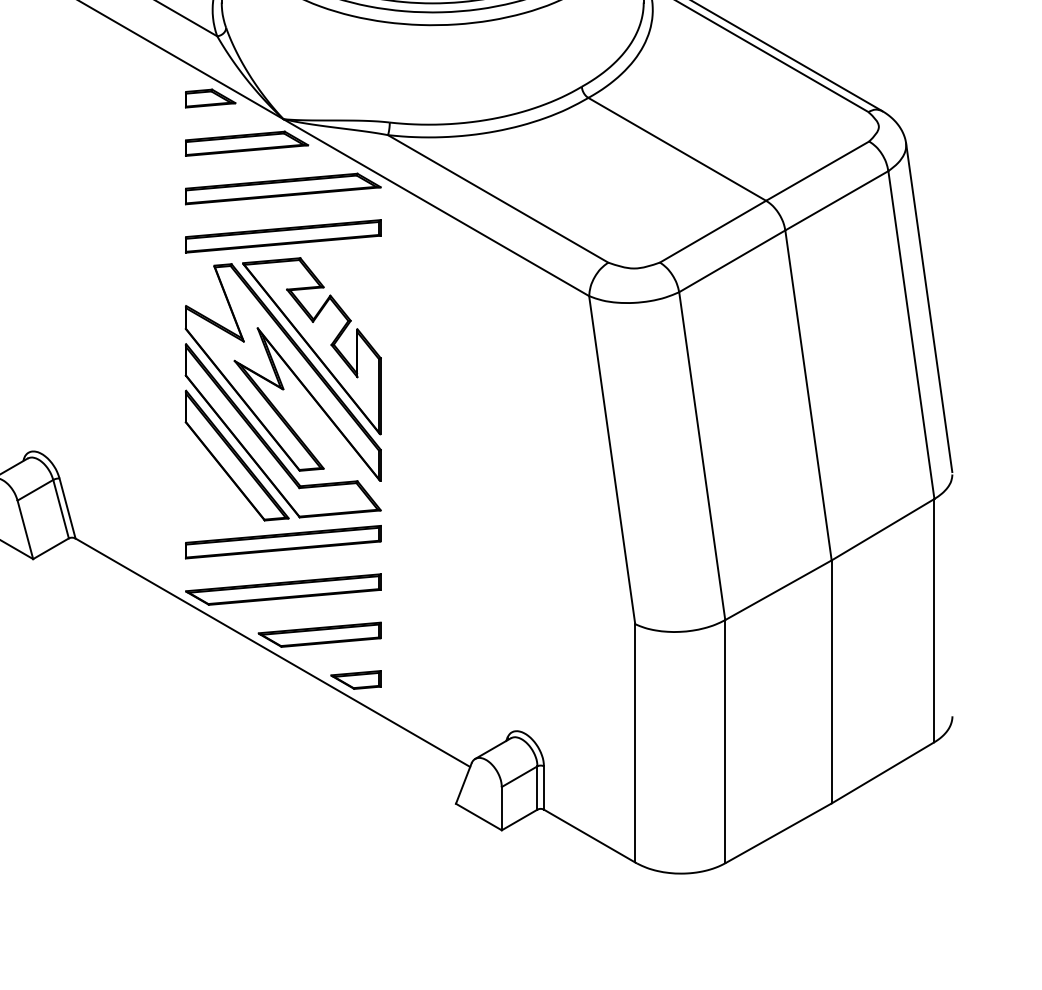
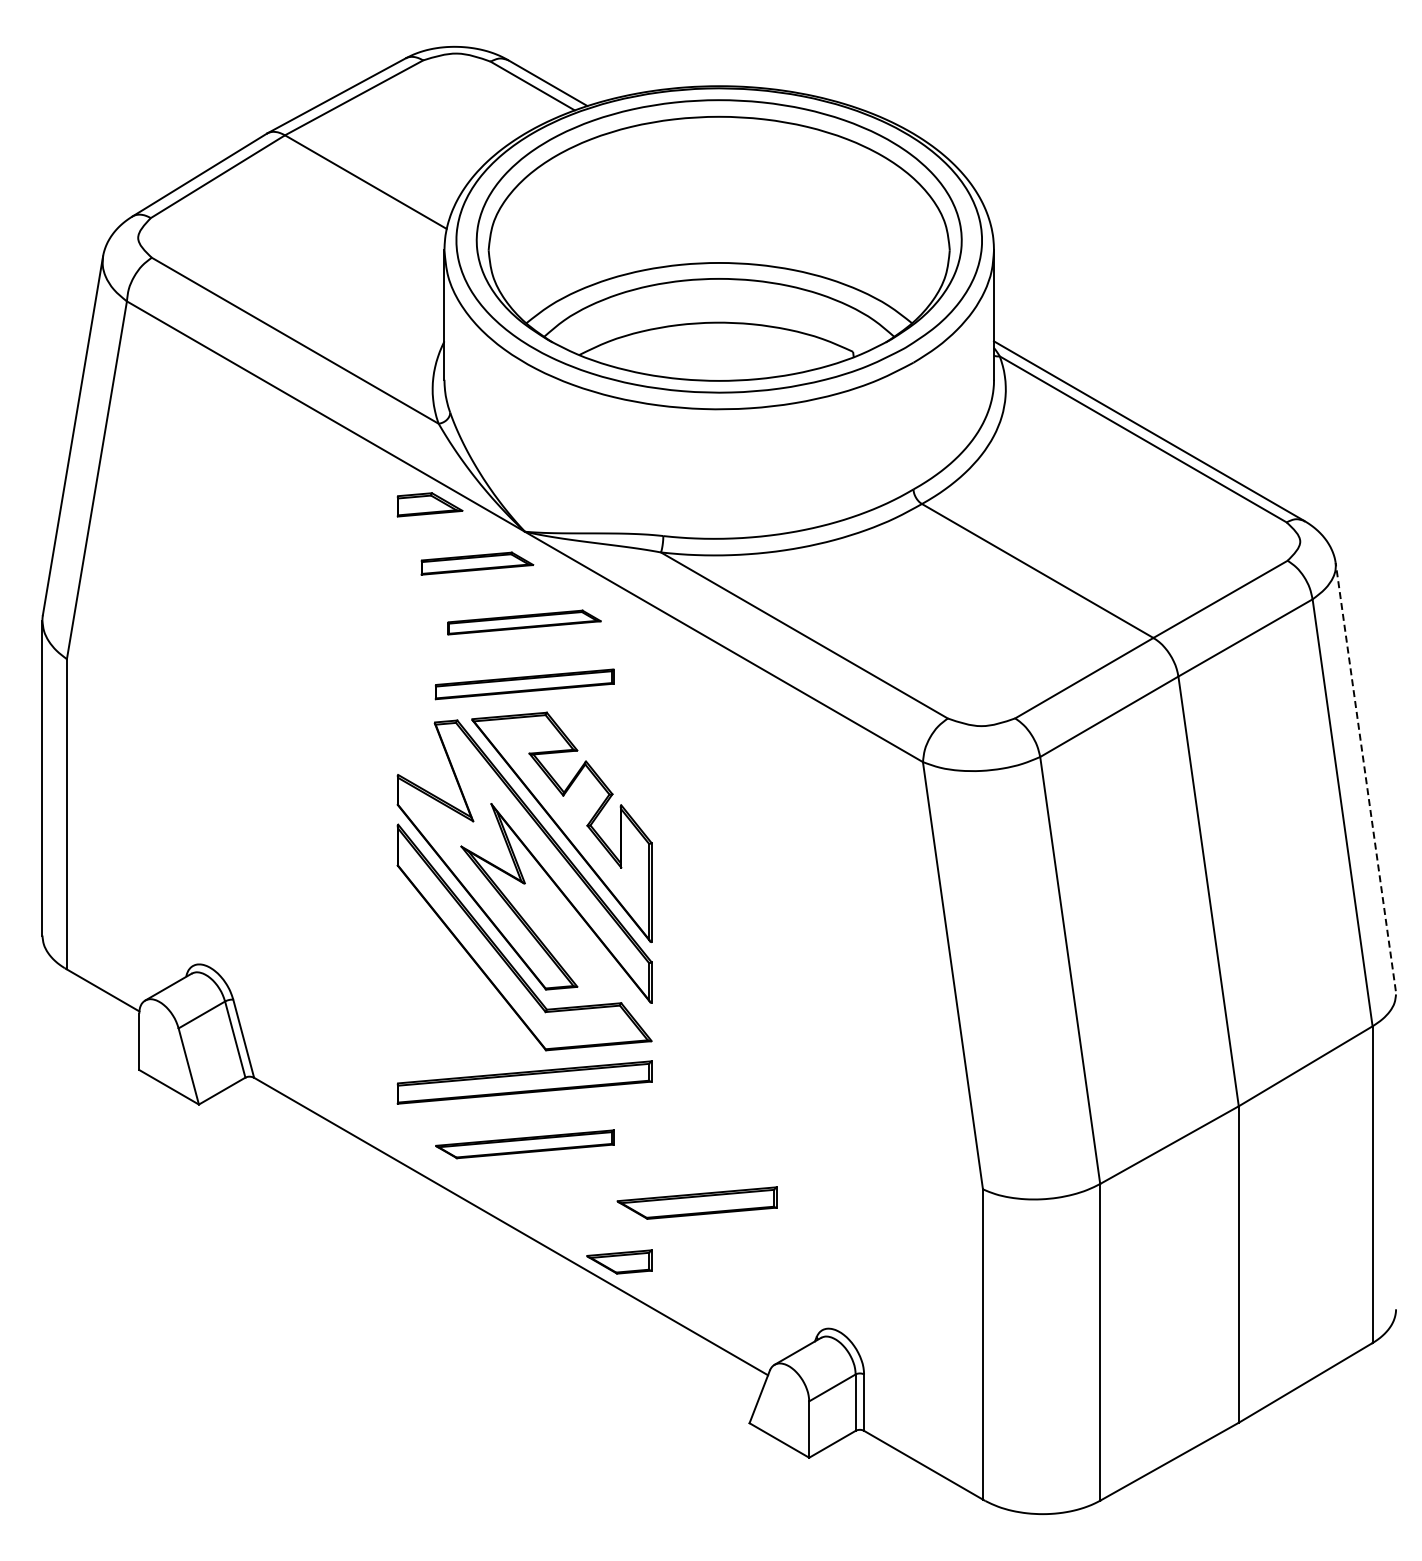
part: (247, 143) -> (477, 563), size x0.7
part: (283, 188) -> (524, 622), size x0.6
part: (283, 236) -> (524, 684), size x0.7
line: (928, 307) -> (1365, 776), solid -> dashed
part: (237, 455) -> (464, 969), removed
part: (283, 589) -> (524, 1144), size x0.7
part: (319, 634) -> (696, 1202), moved

